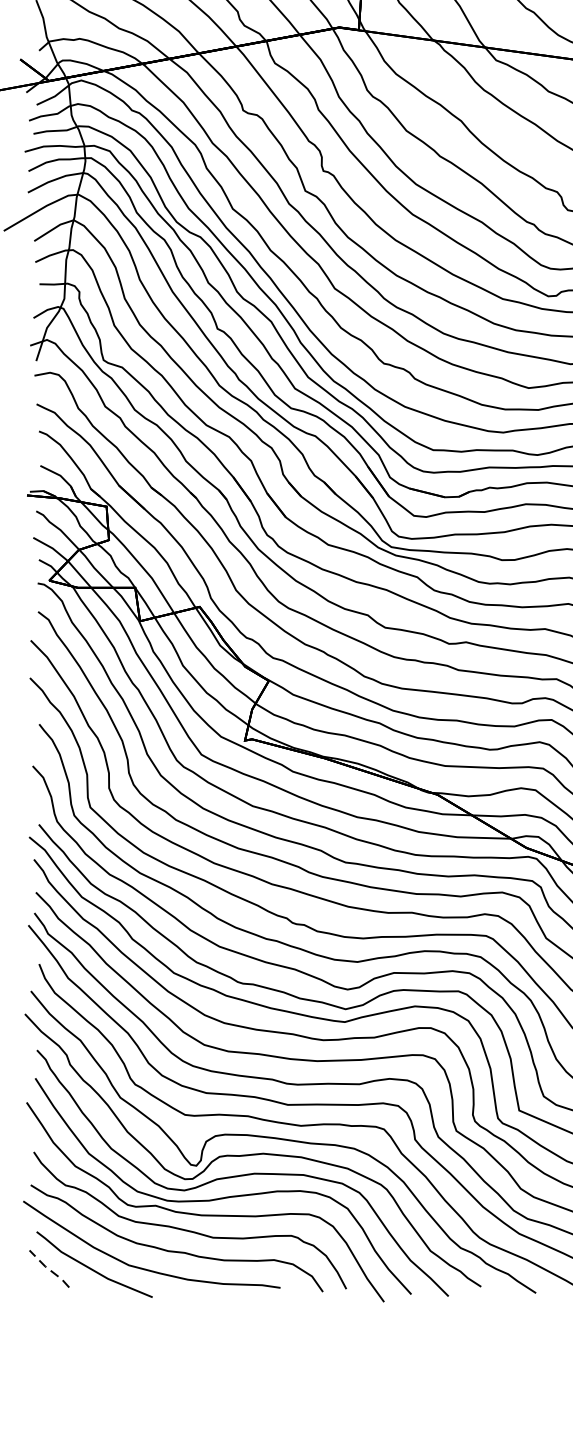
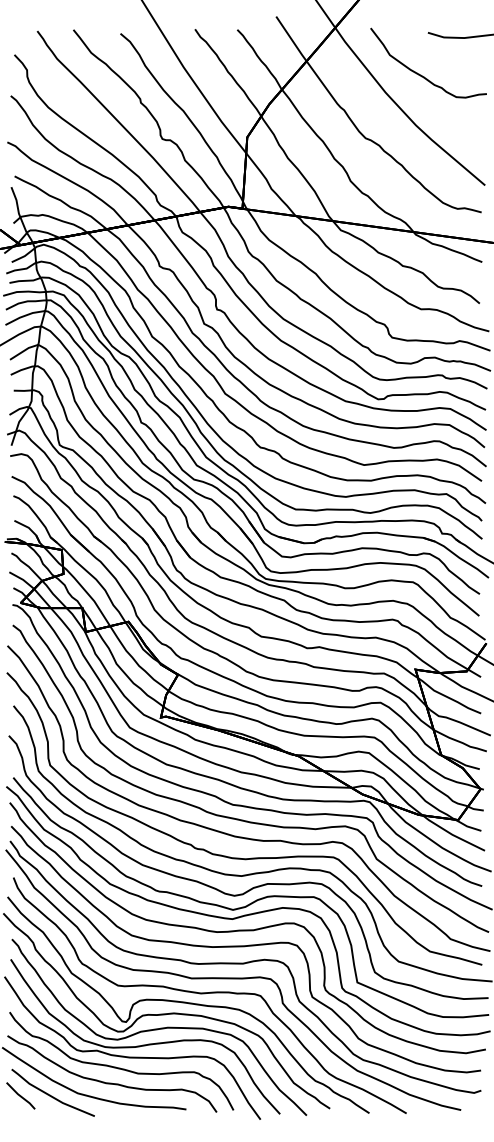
line: (48, 1269) -> (20, 1096), dashed -> solid

